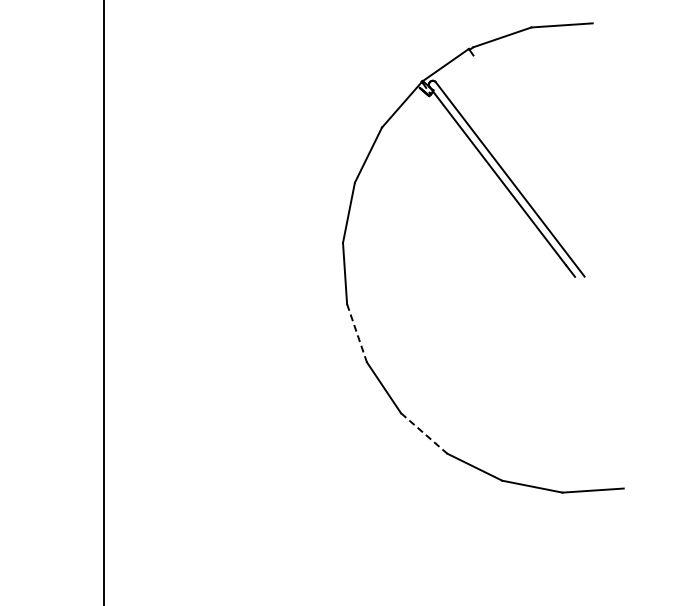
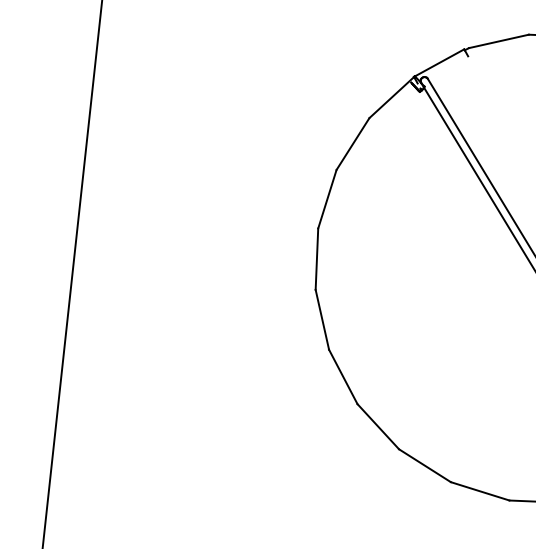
line: (356, 333) -> (321, 320), dashed -> solid
line: (424, 433) -> (378, 426), dashed -> solid

